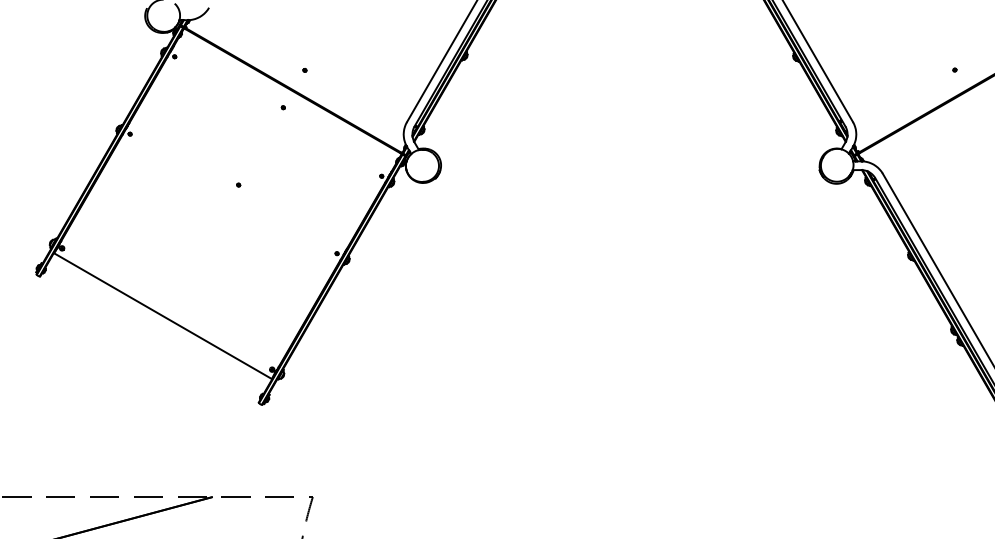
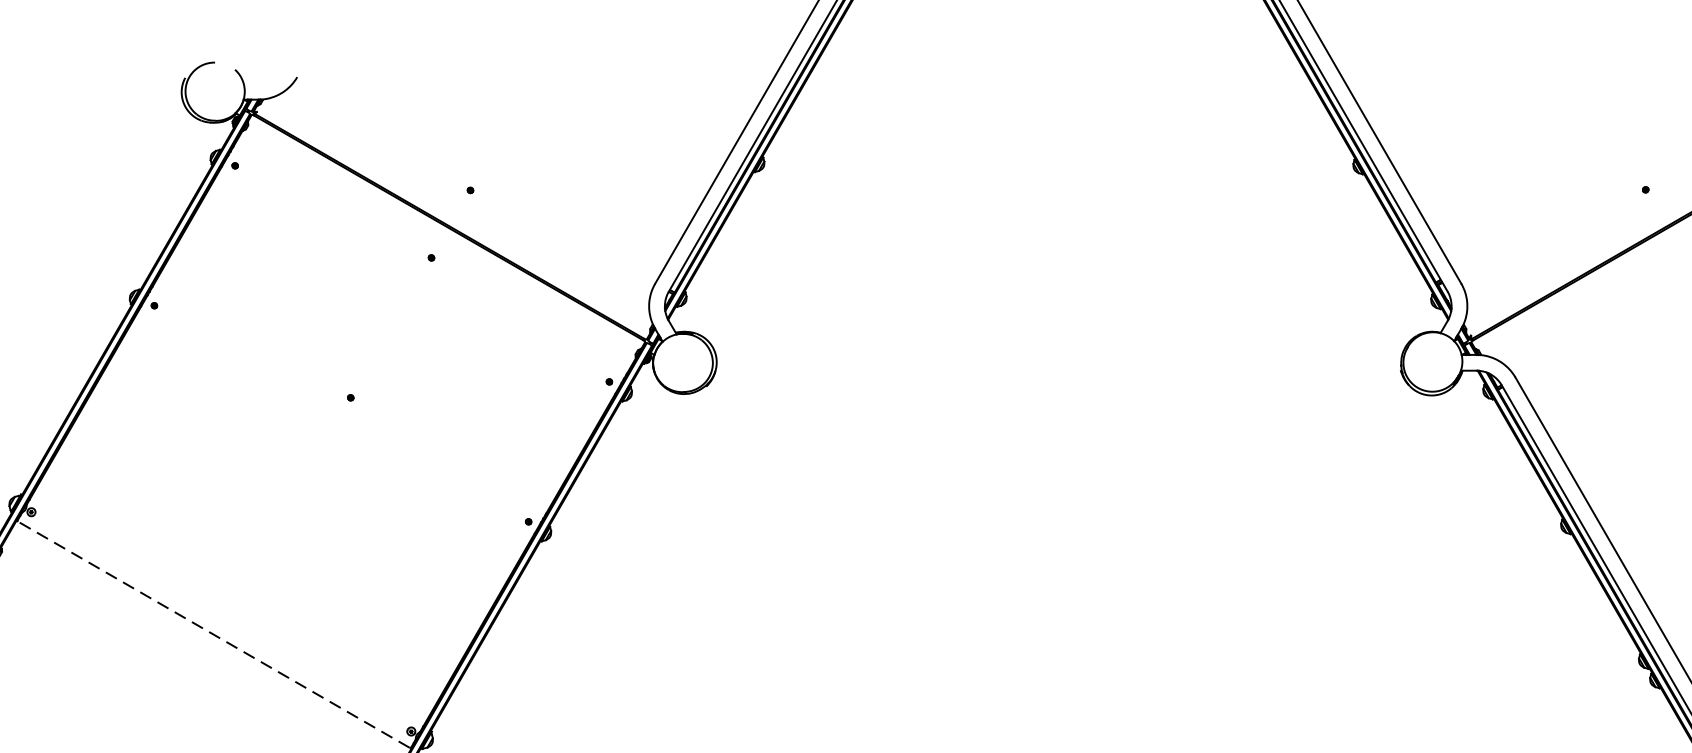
line: (163, 316) -> (214, 635), solid -> dashed

